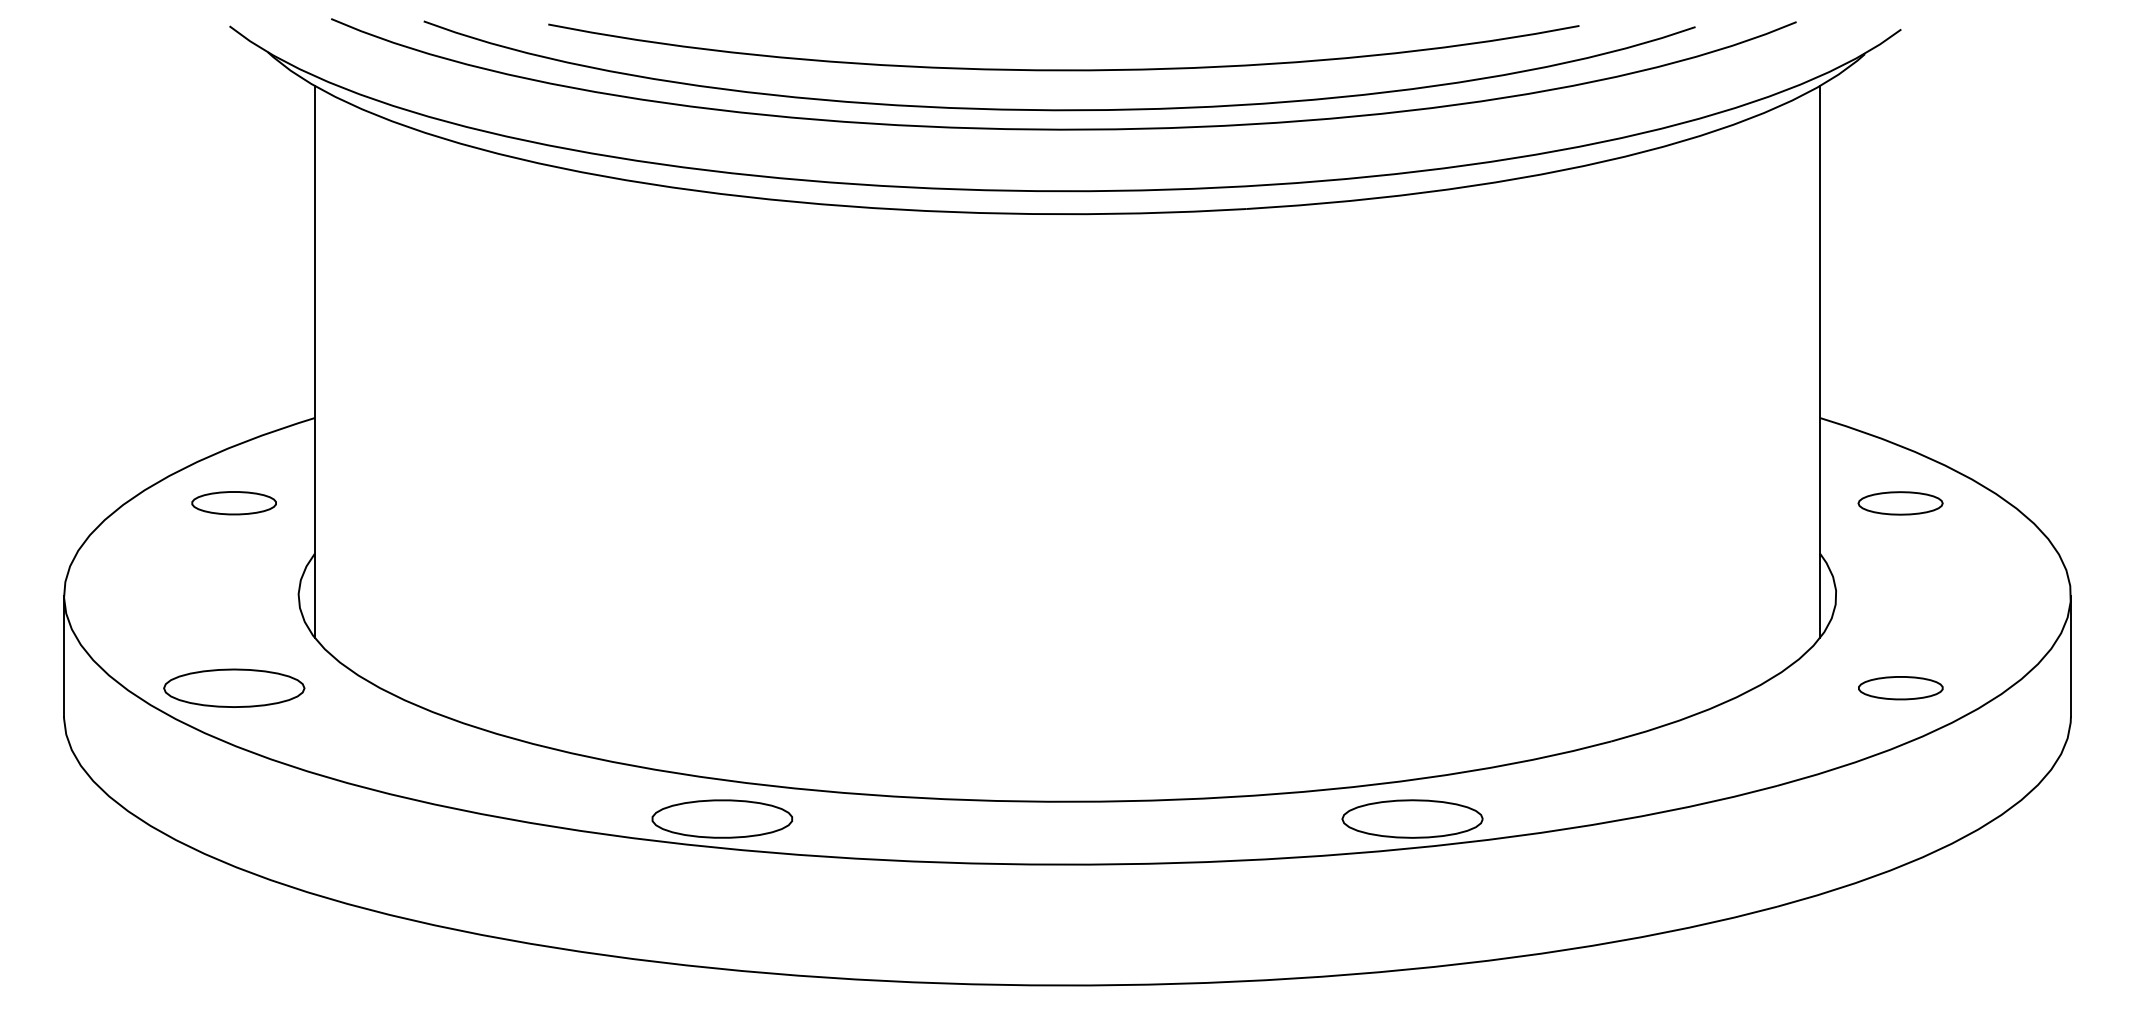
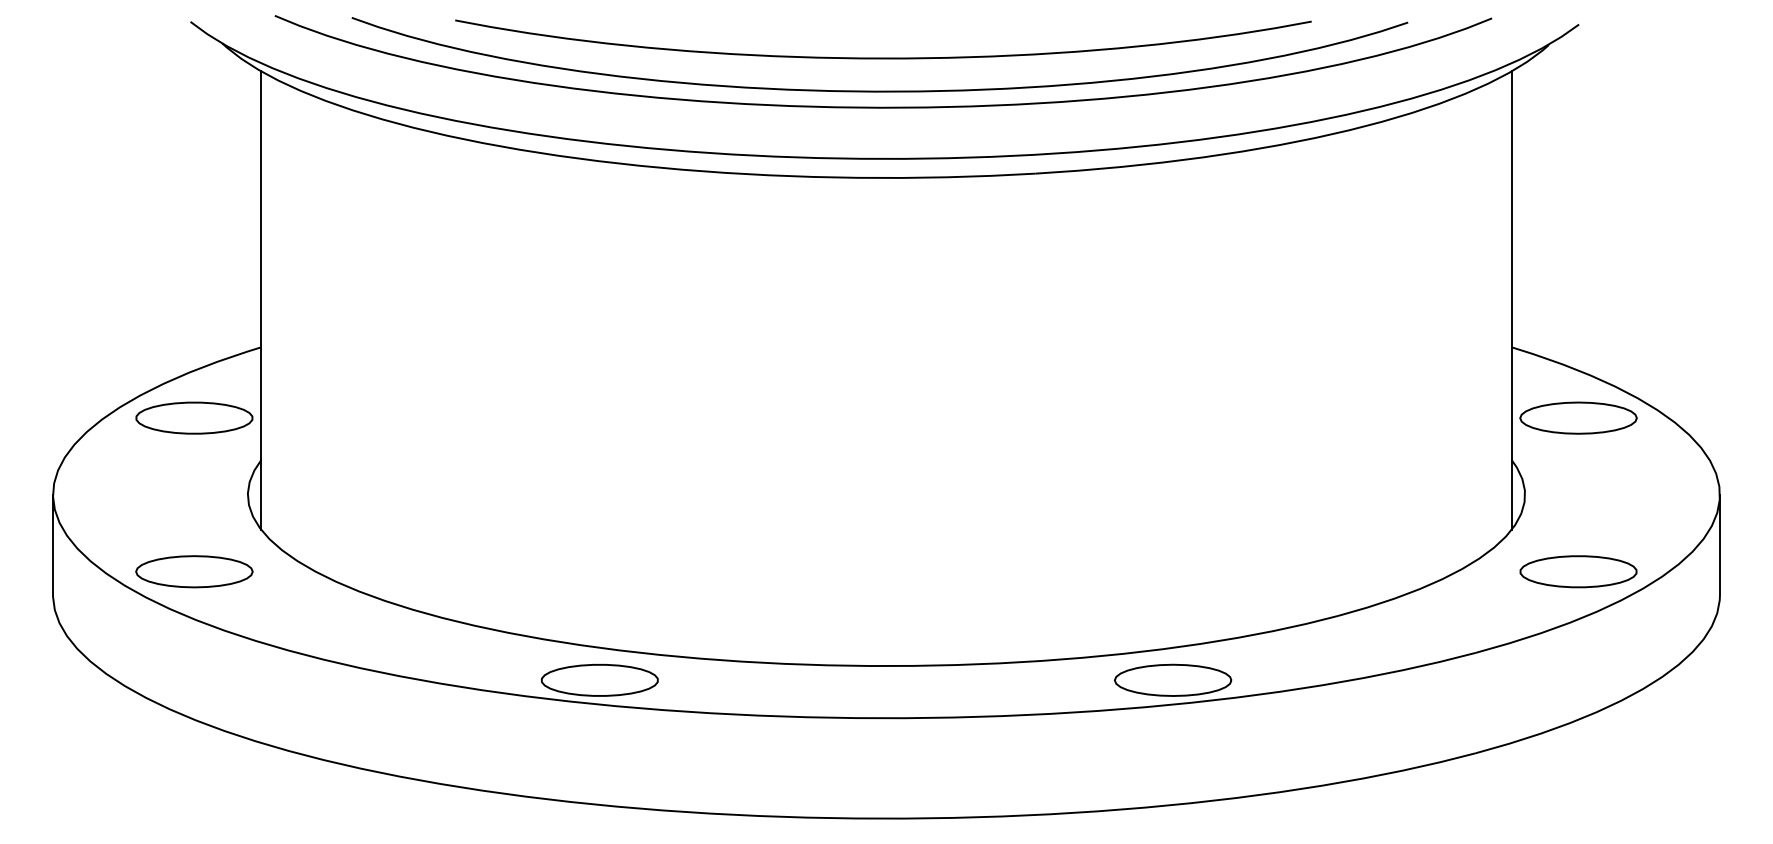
part: (233, 502) -> (193, 417), size x1.67
part: (1900, 503) -> (1578, 418), size x1.67
part: (1900, 687) -> (1578, 571), size x1.67

